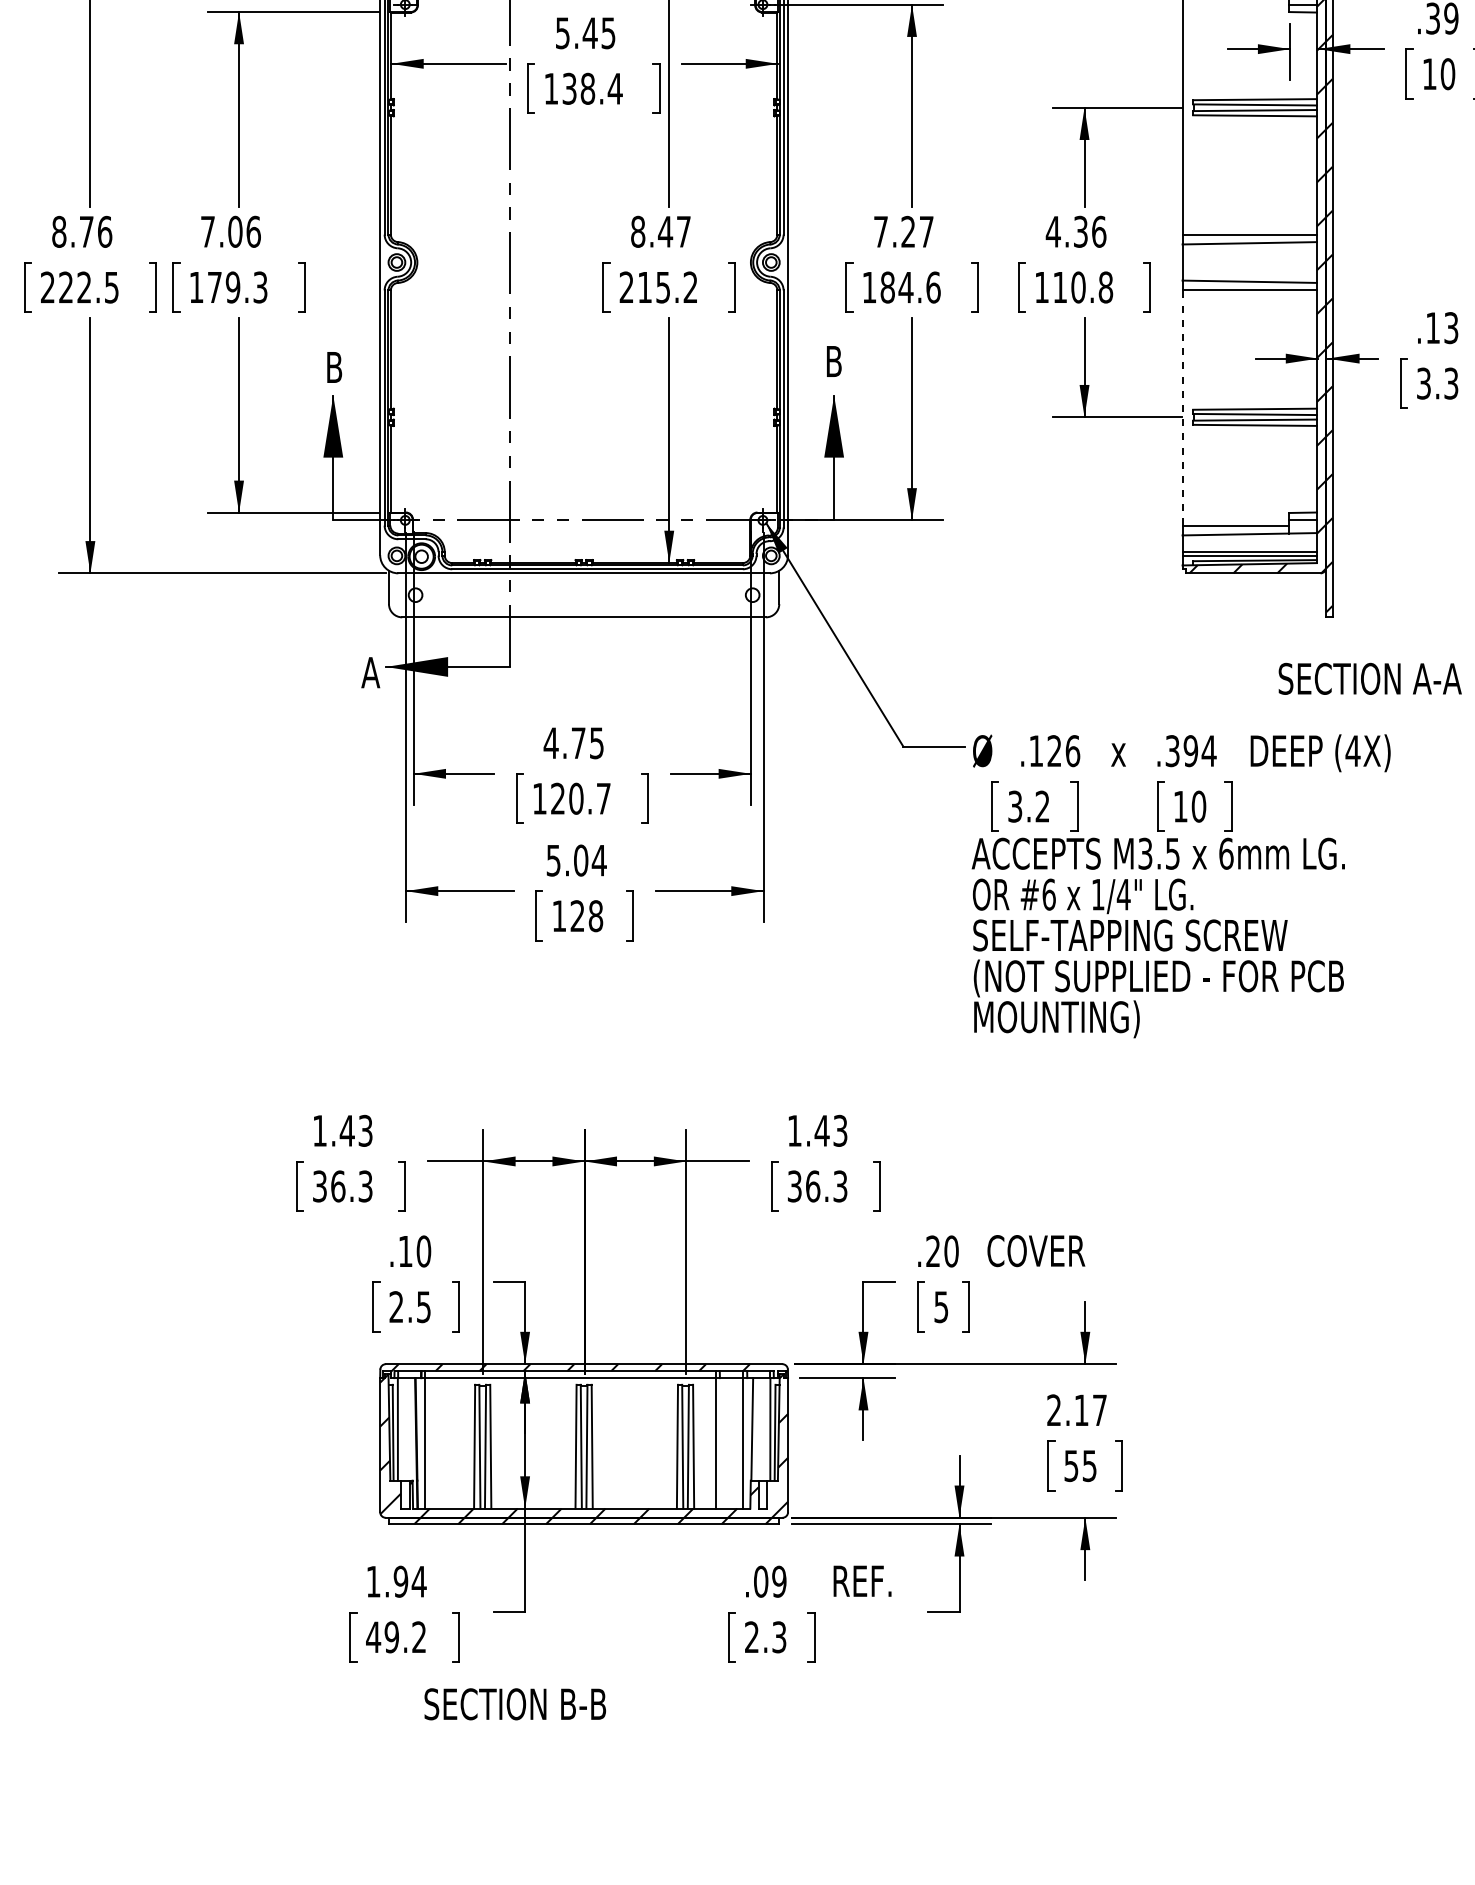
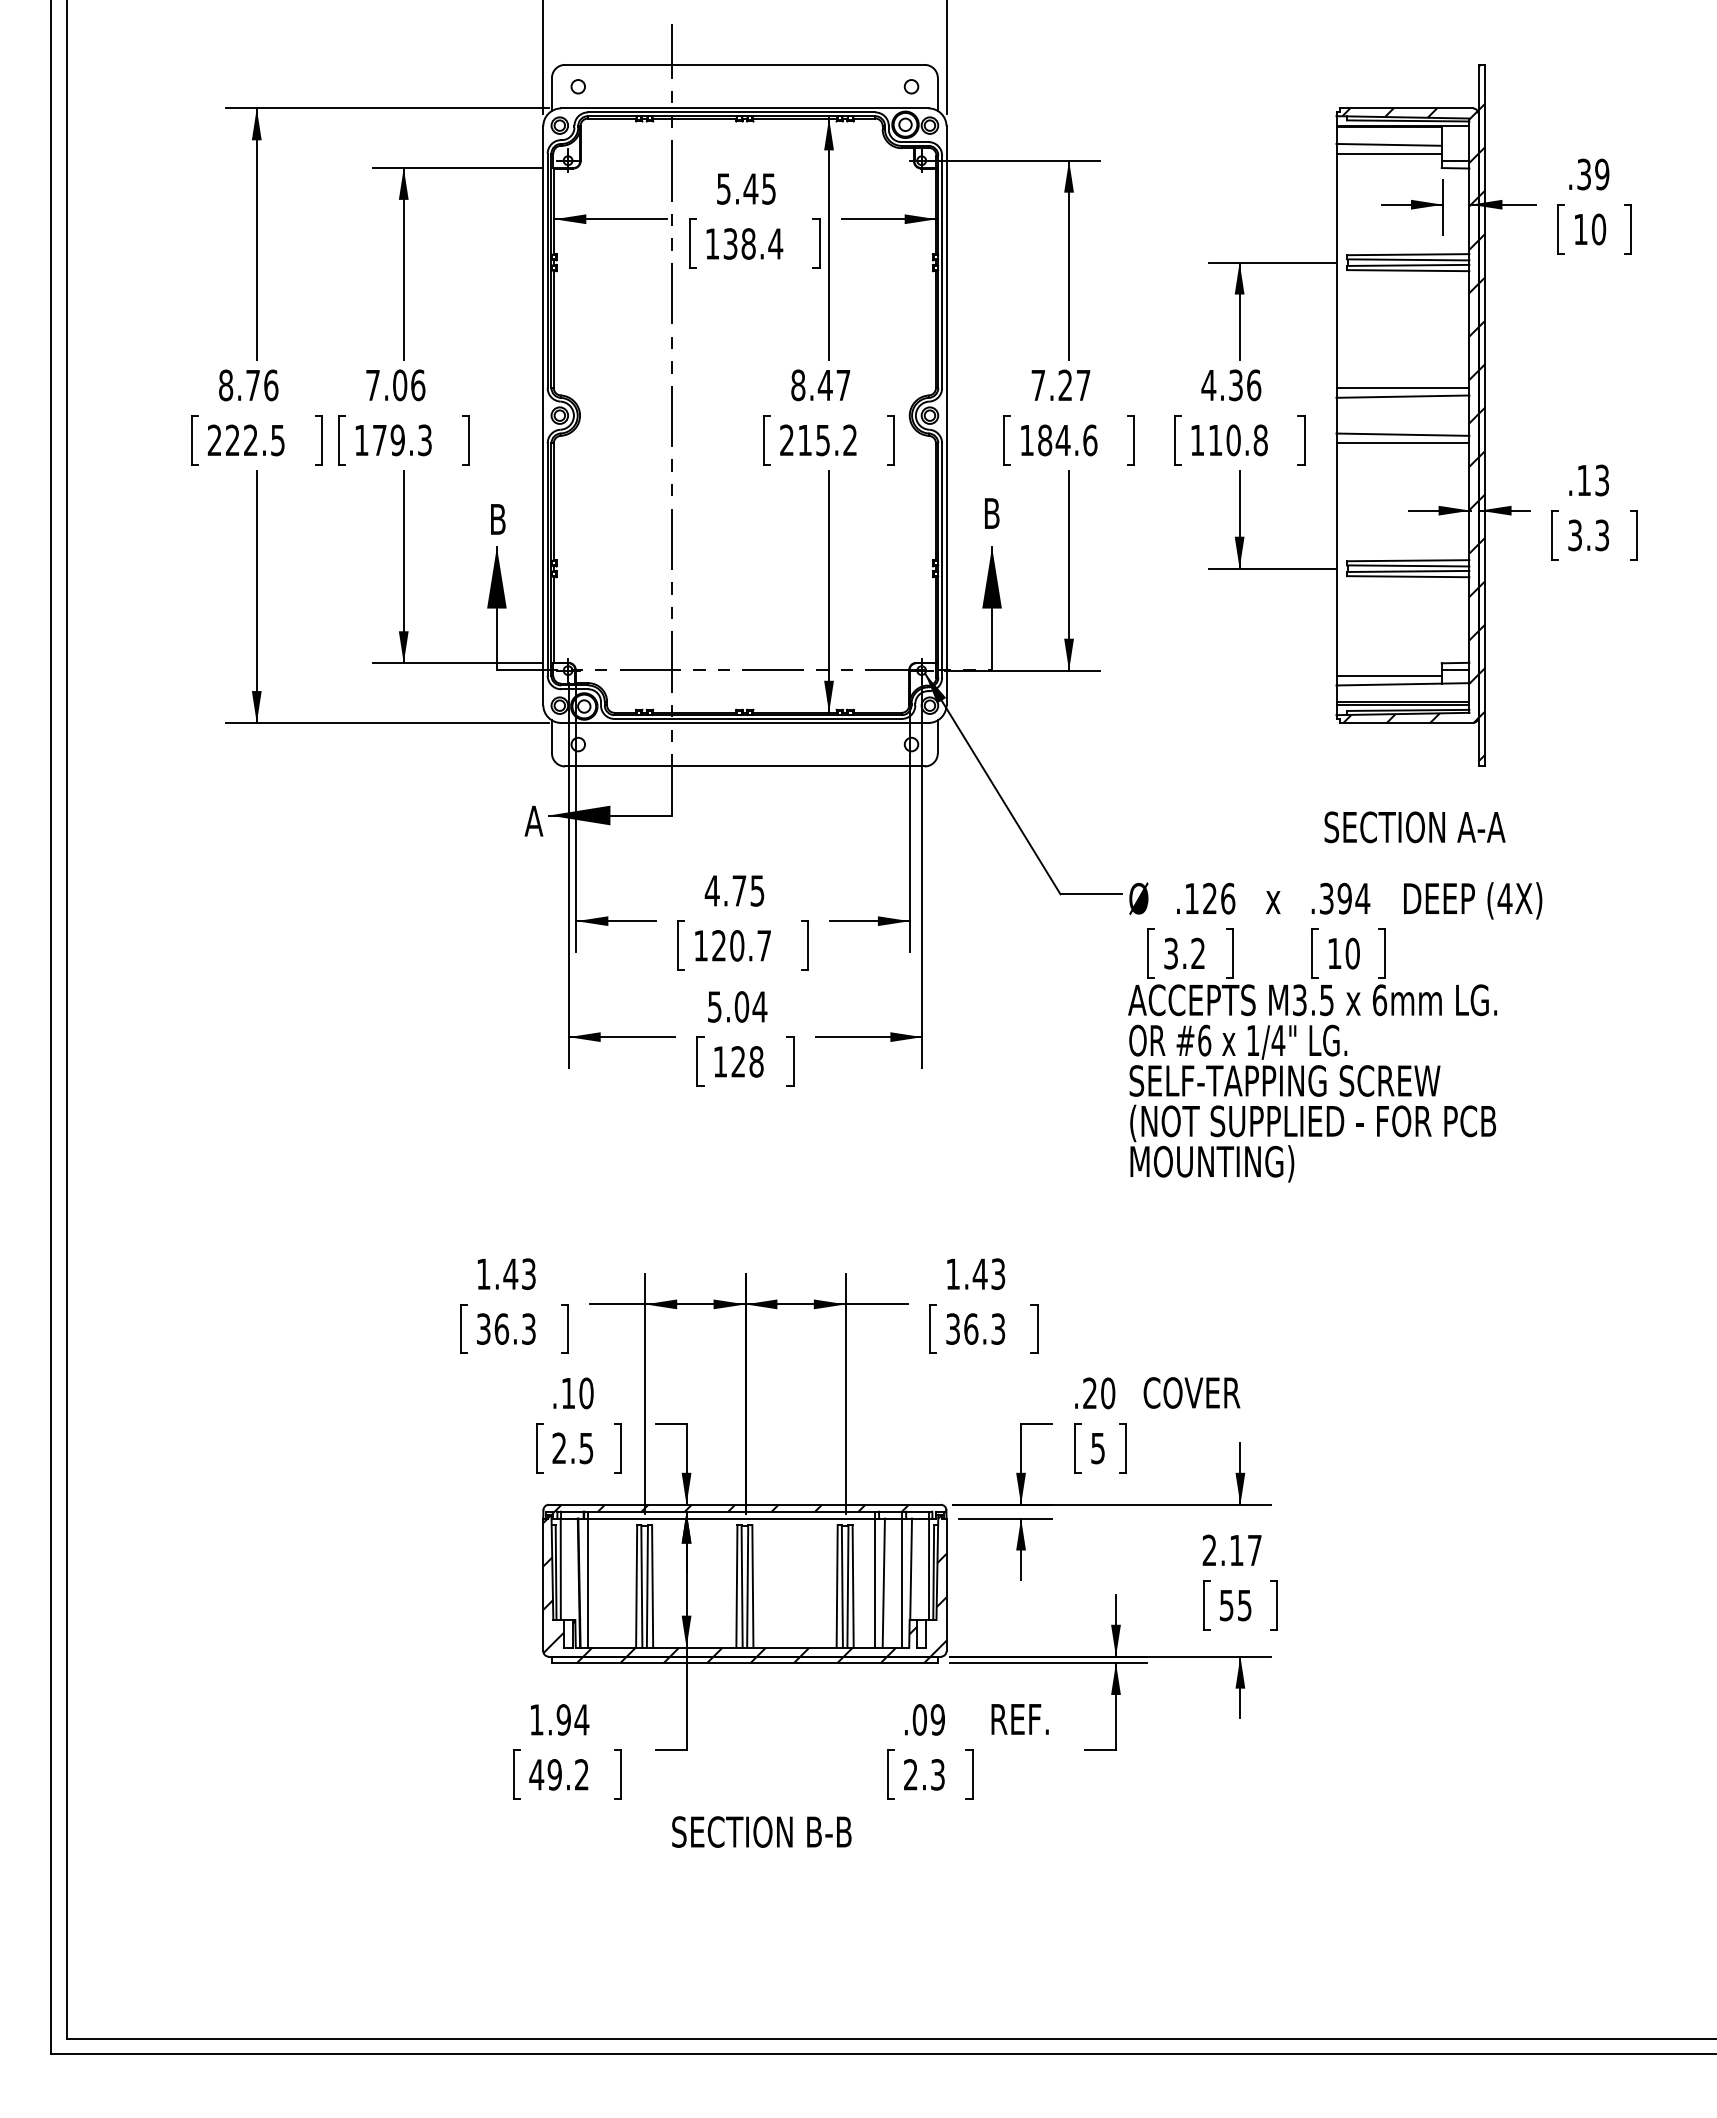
line: (1182, 408) -> (1336, 559), dashed -> solid
text: (1369, 679) -> (1414, 827), moved
line: (724, 1442) -> (883, 1582), added
text: (514, 1703) -> (761, 1831), moved

